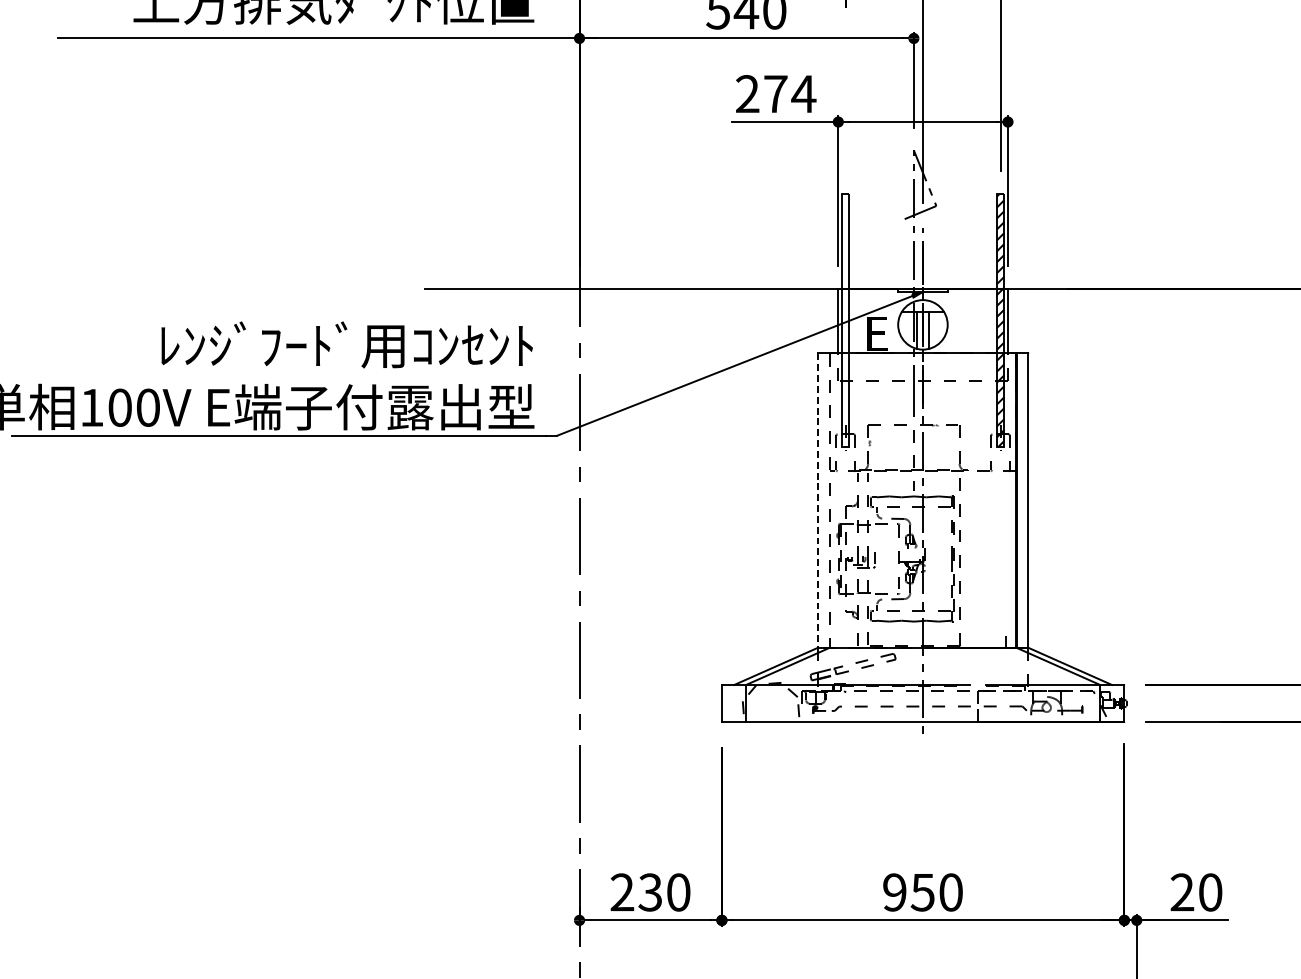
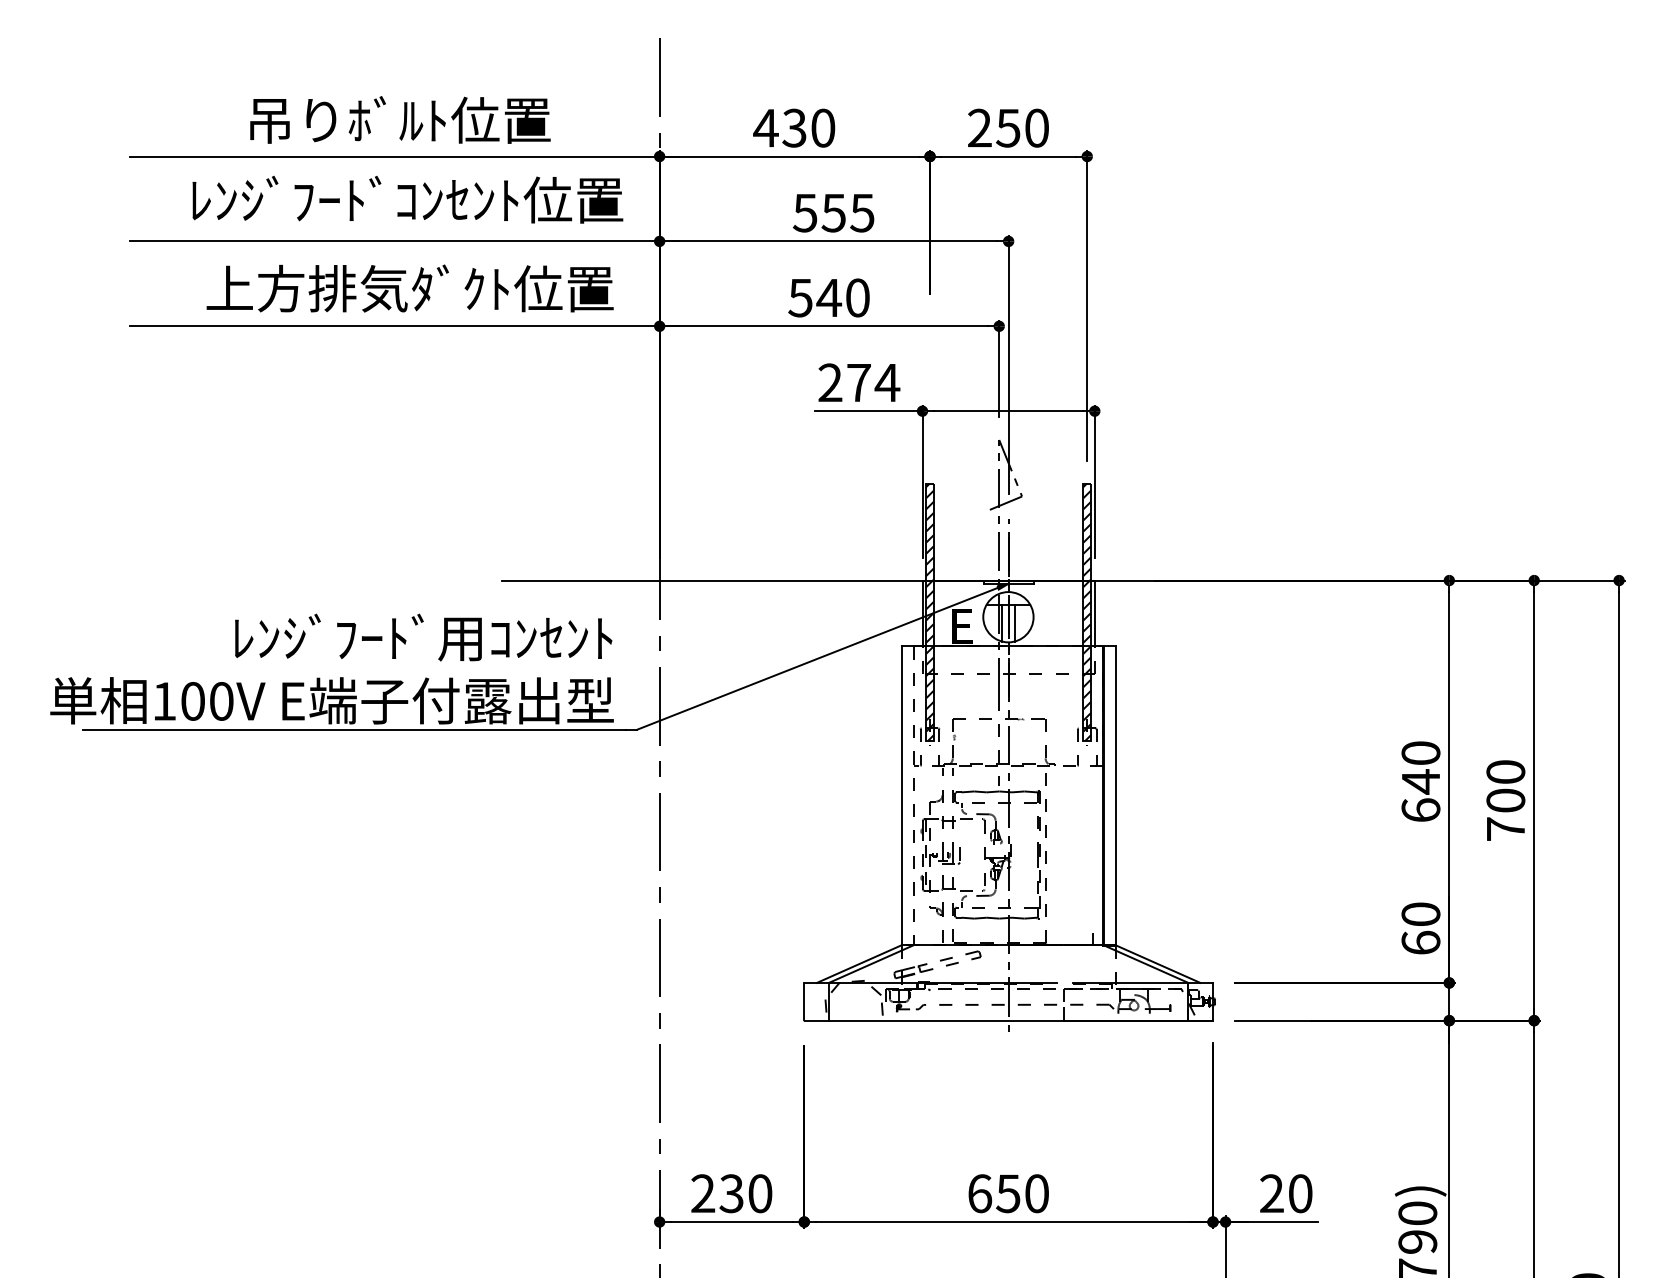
hatch: (845, 319) -> (929, 611), added
line: (817, 501) -> (901, 796), dashed -> solid
text: (895, 892) -> (980, 1193), 950 -> 650

